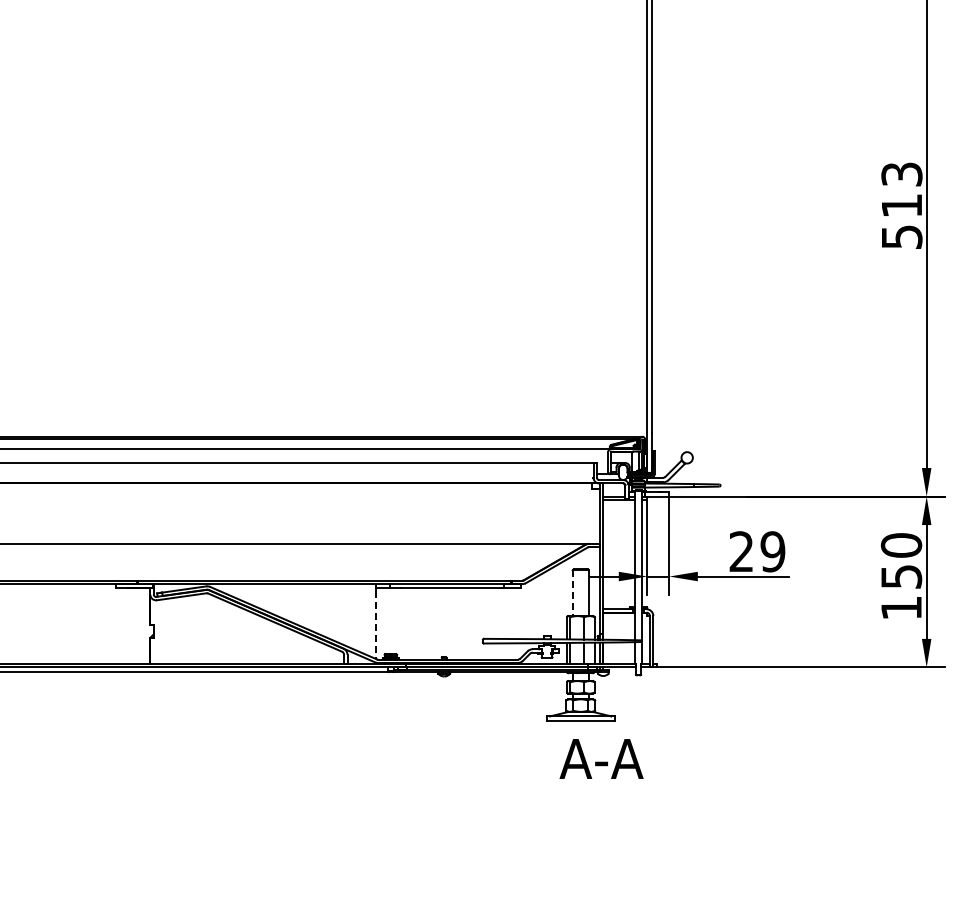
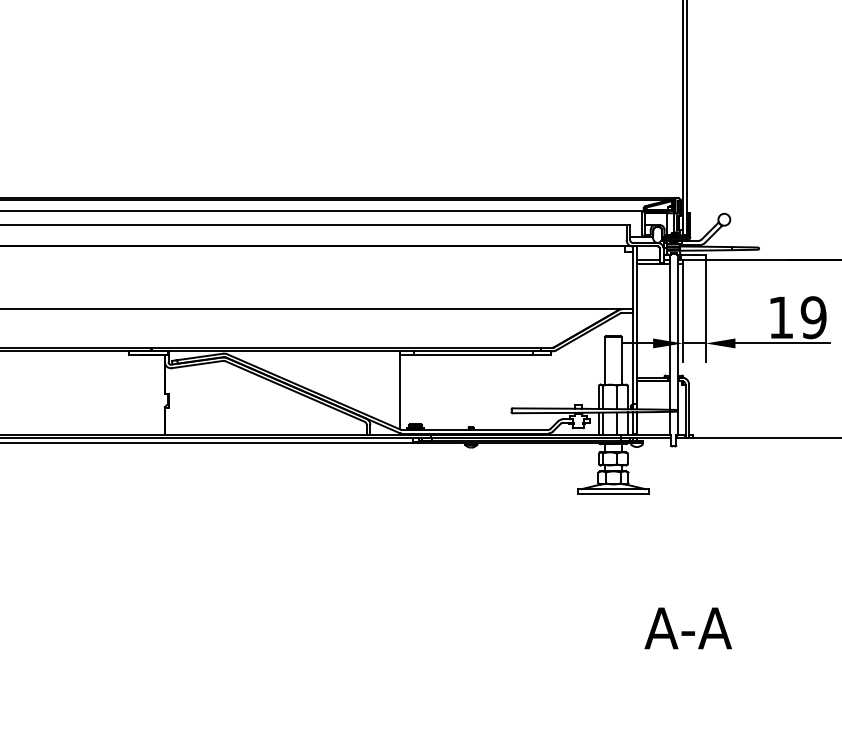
text: (740, 551) -> (779, 317), 29 -> 19
line: (572, 593) -> (604, 361), dashed -> solid
line: (375, 624) -> (399, 393), dashed -> solid
text: (601, 758) -> (688, 627), moved

